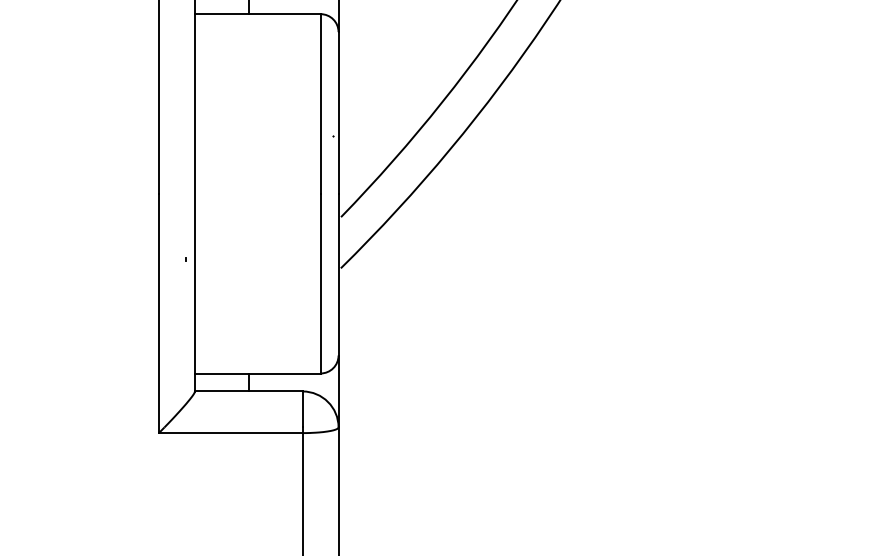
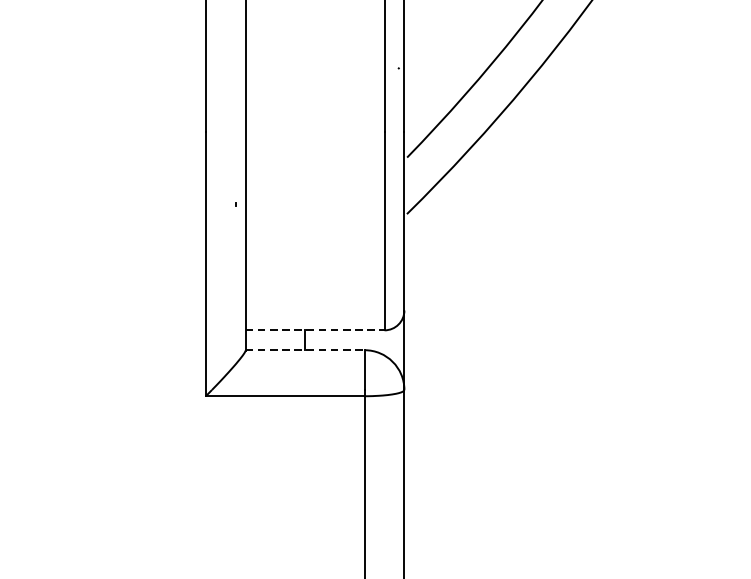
line: (257, 373) -> (314, 330), solid -> dashed
line: (248, 391) -> (304, 350), solid -> dashed

